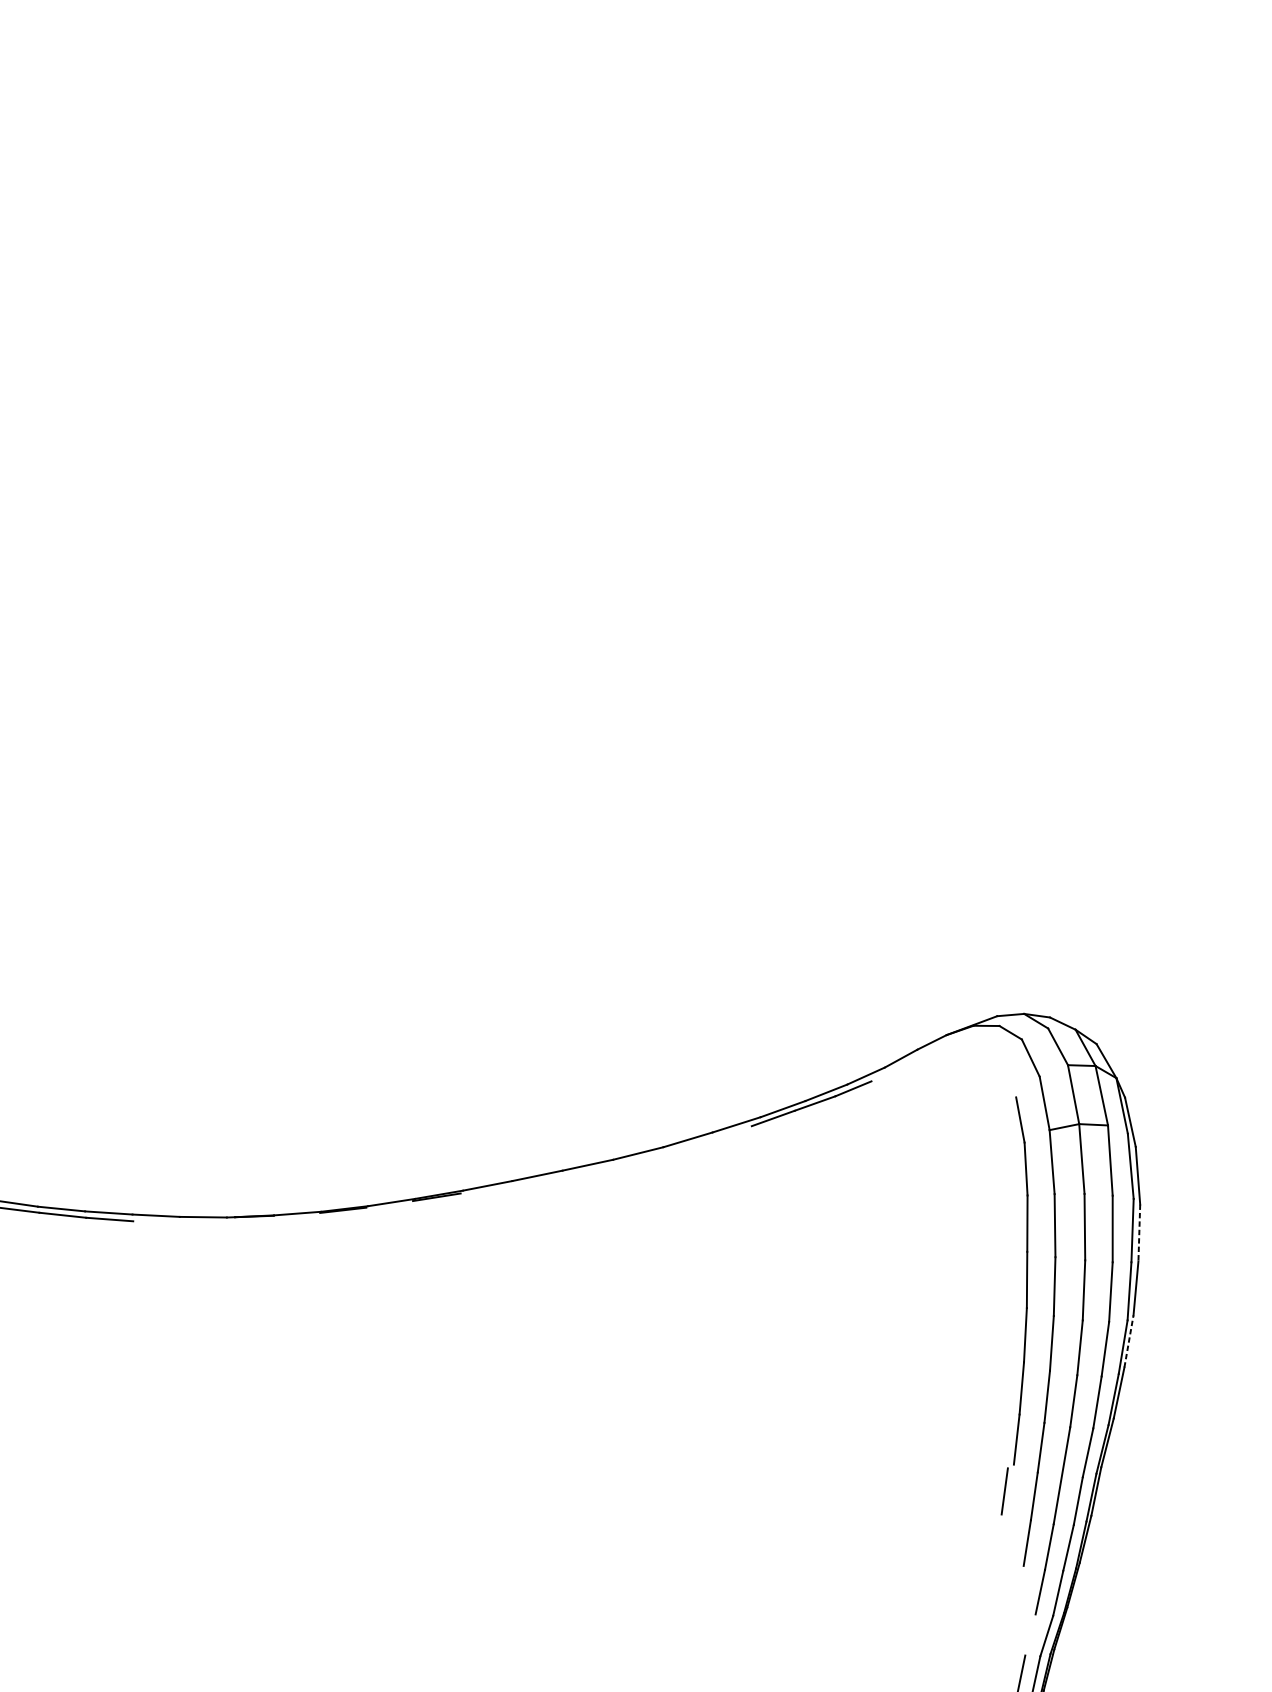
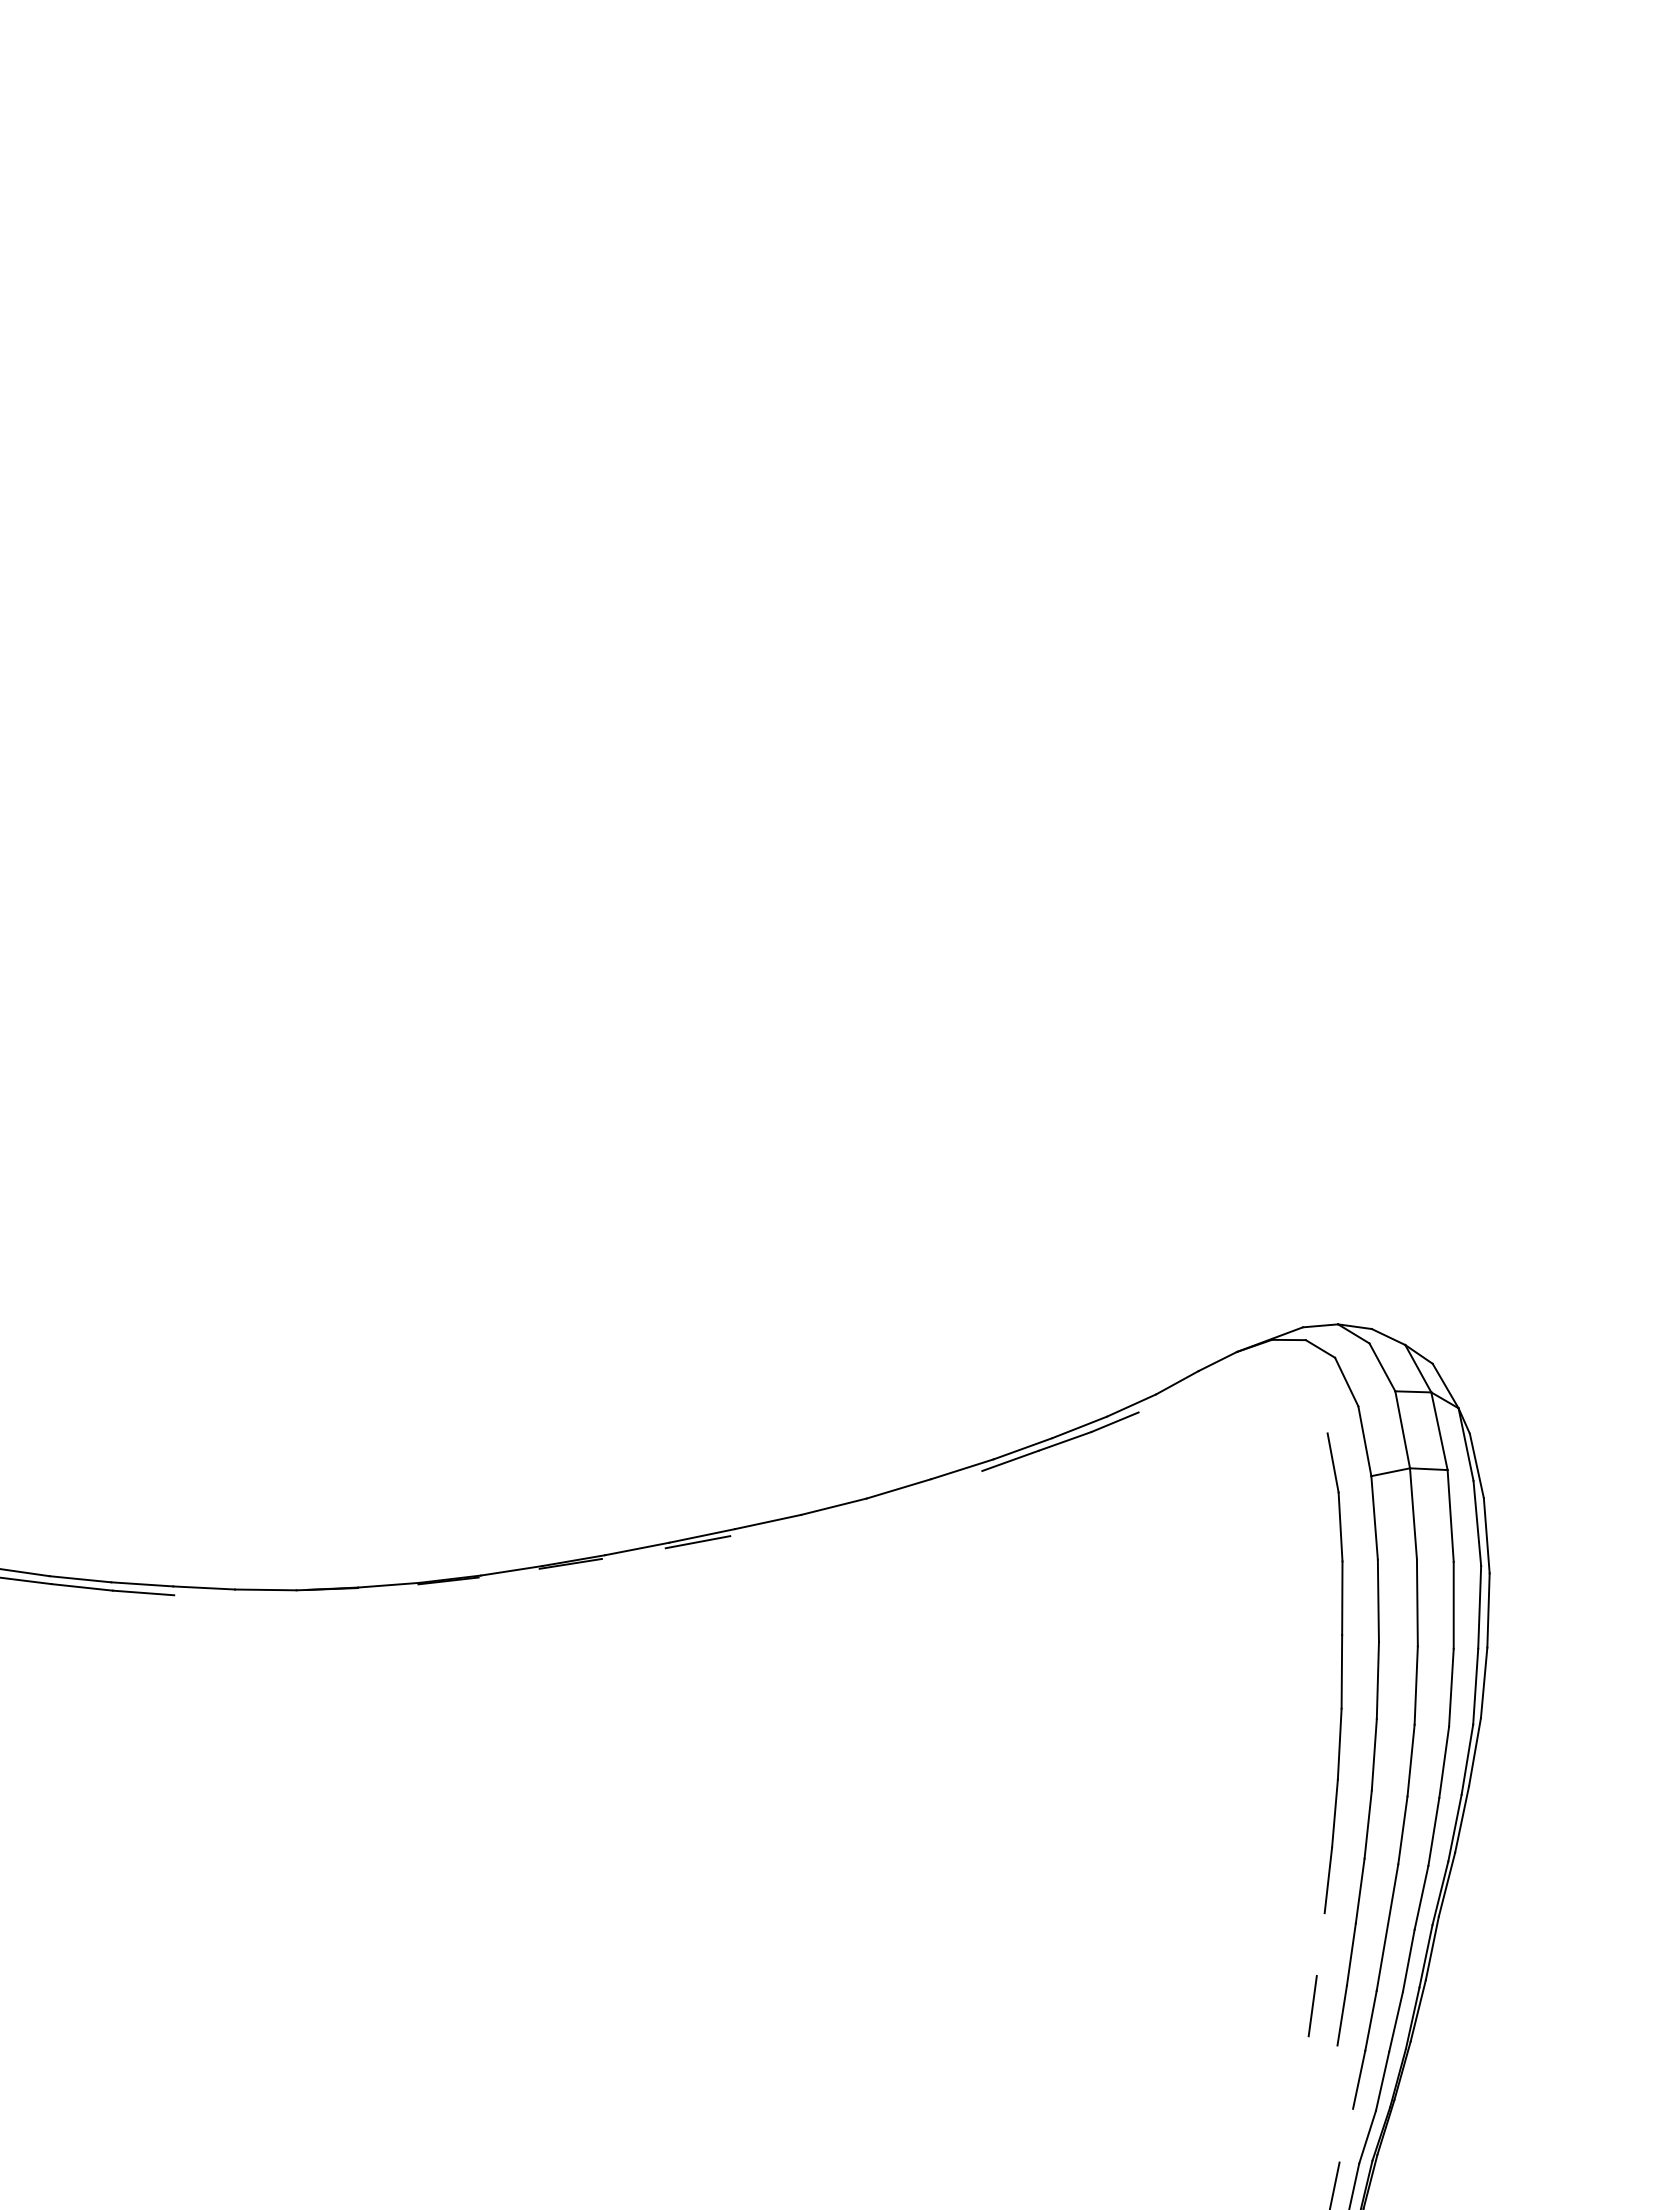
line: (533, 1180) -> (697, 1542), added
line: (1139, 1233) -> (1488, 1611), dashed -> solid
line: (1128, 1341) -> (1474, 1752), dashed -> solid
line: (1004, 1491) -> (1312, 2006), moved

